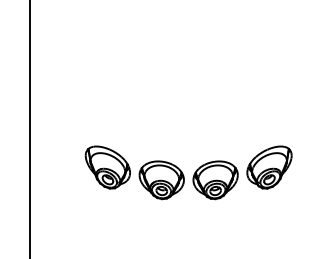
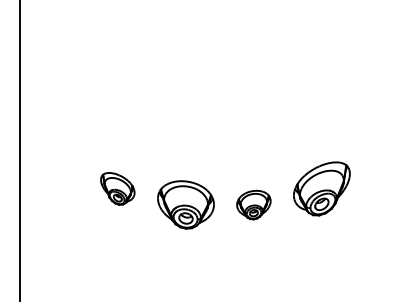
part: (107, 167) -> (117, 188), size x0.6
part: (215, 180) -> (253, 205), size x0.6

